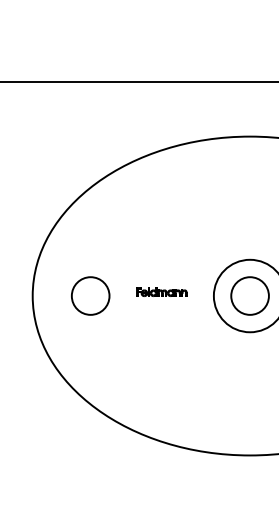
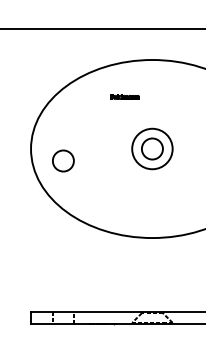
part: (160, 291) -> (124, 96), moved
circle: (90, 295) -> (63, 160), moved

